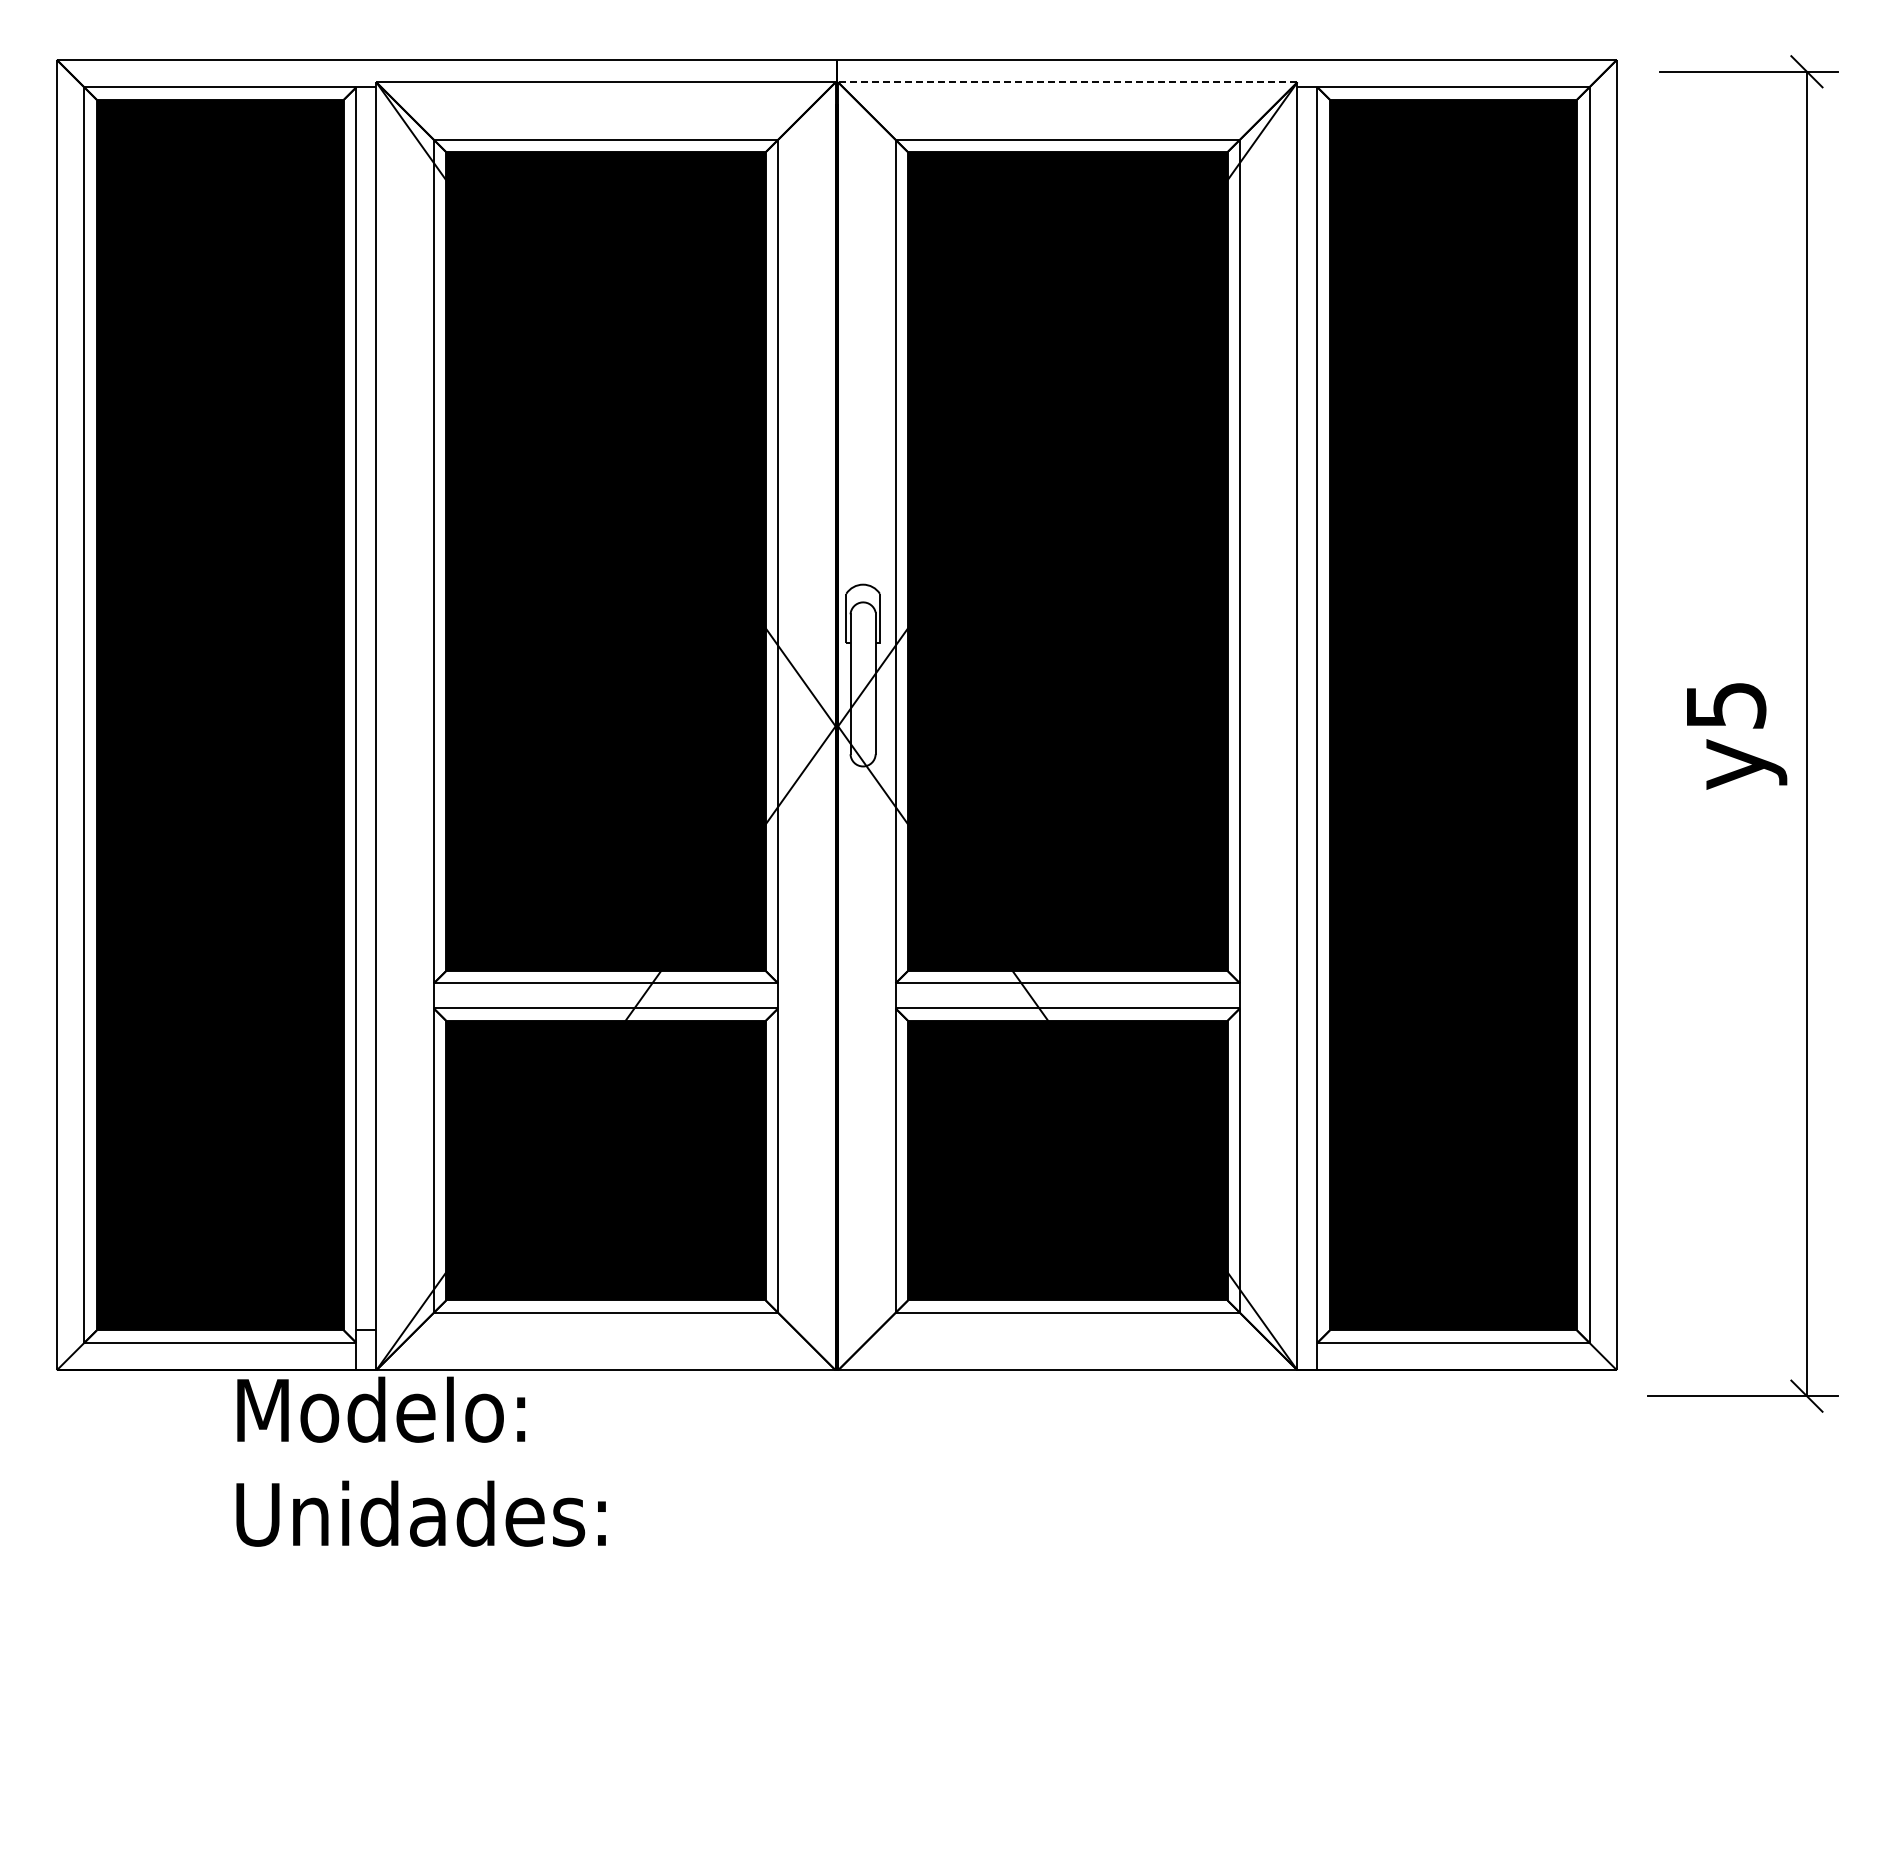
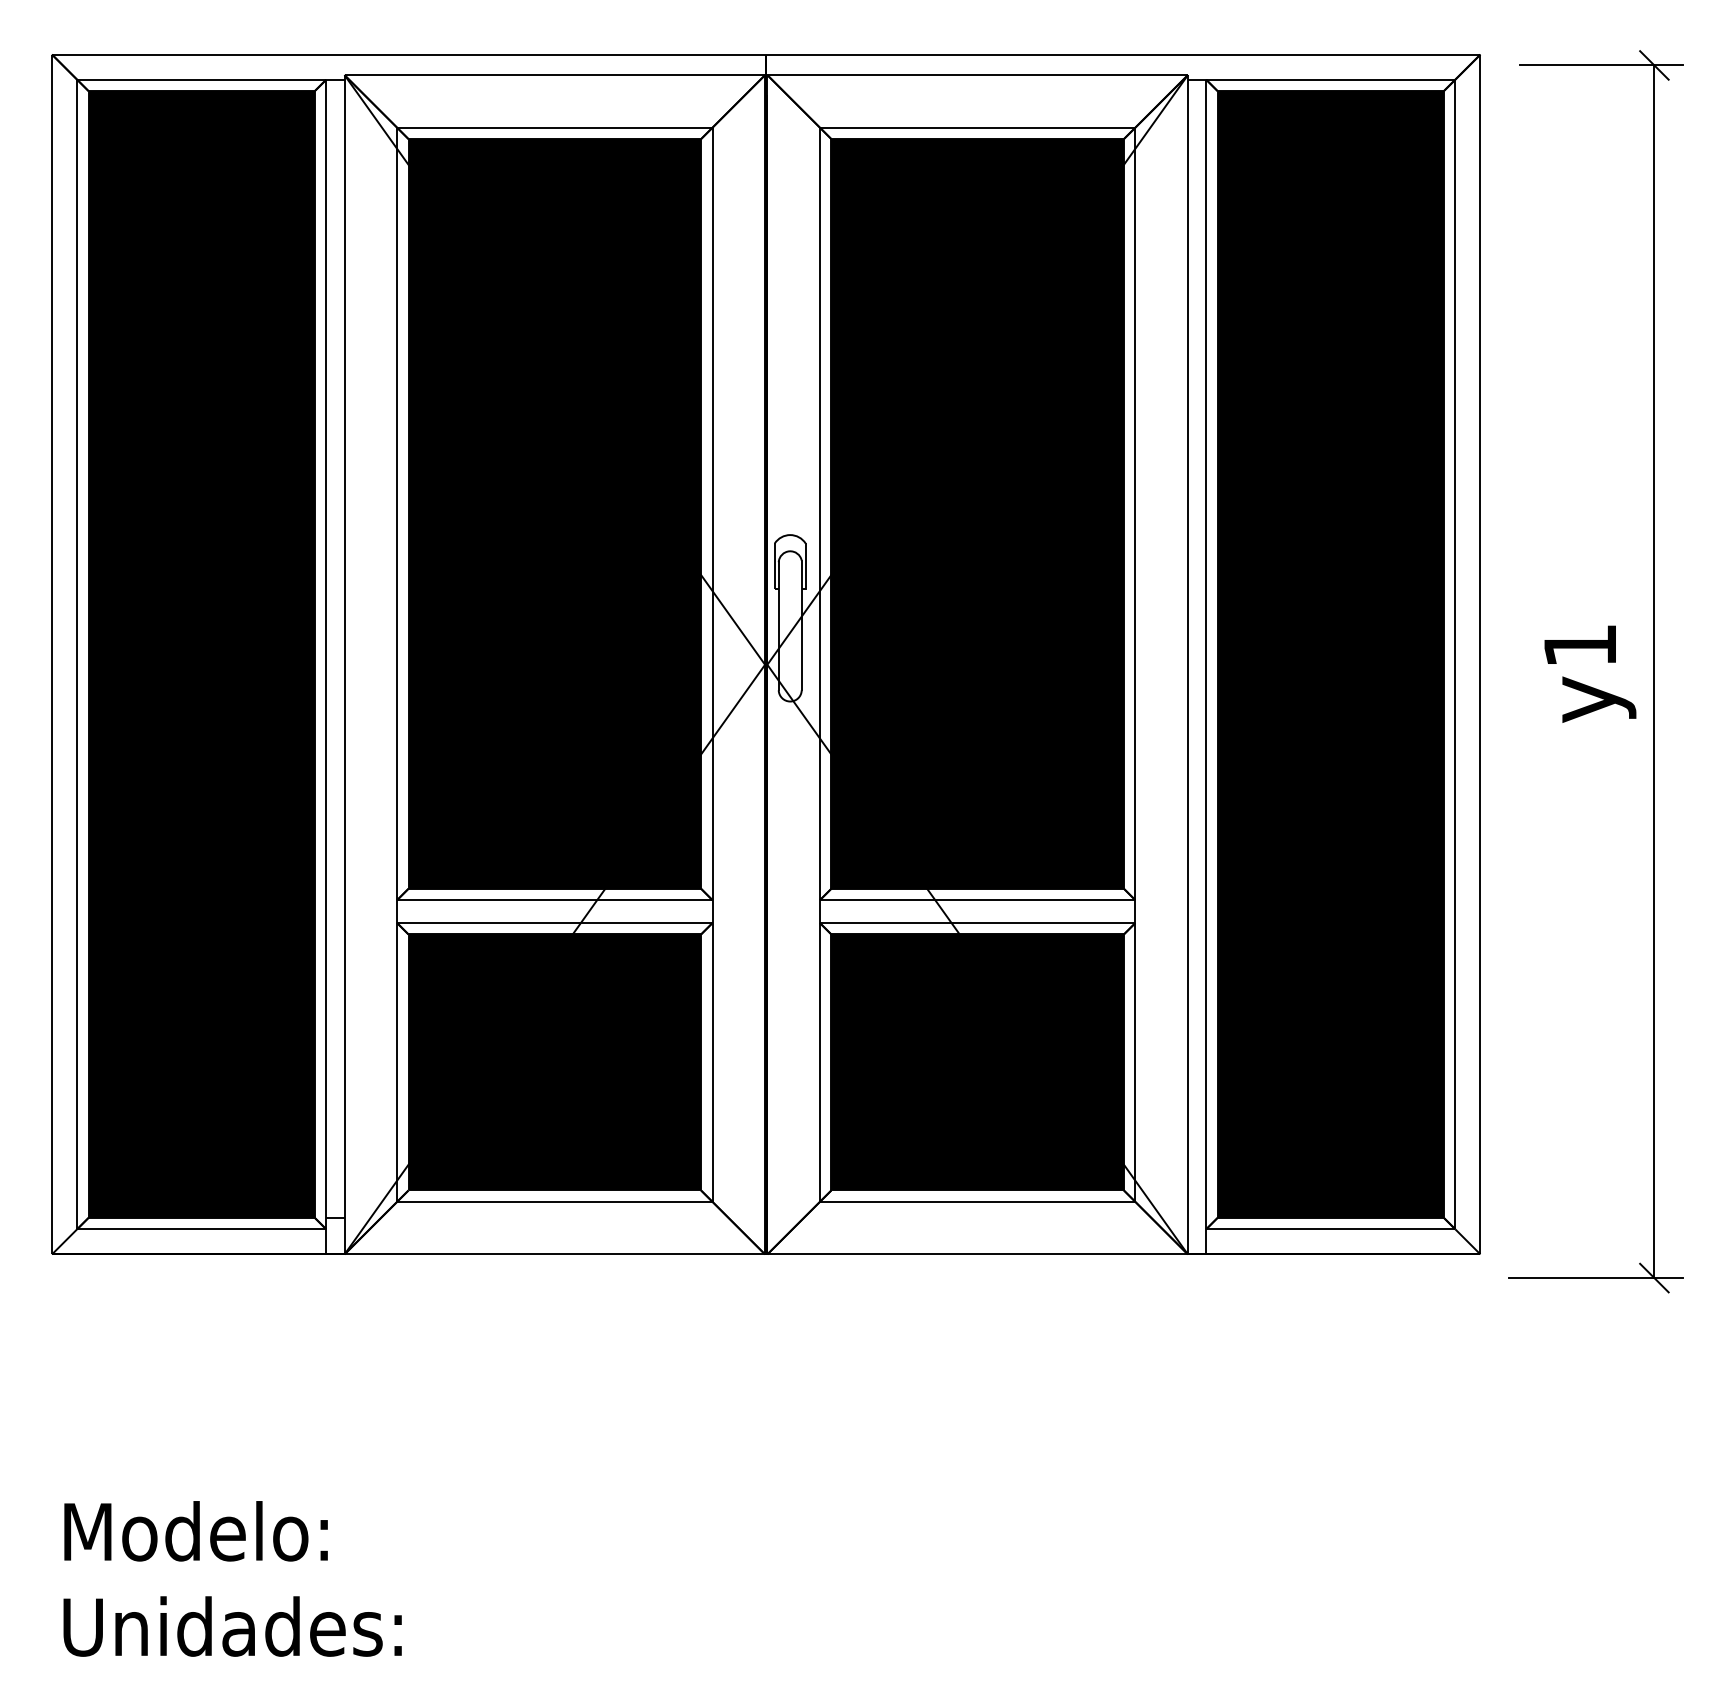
line: (1067, 82) -> (977, 75), dashed -> solid
text: (1726, 705) -> (1580, 645), y5 -> y1
text: (420, 1461) -> (232, 1578), moved

